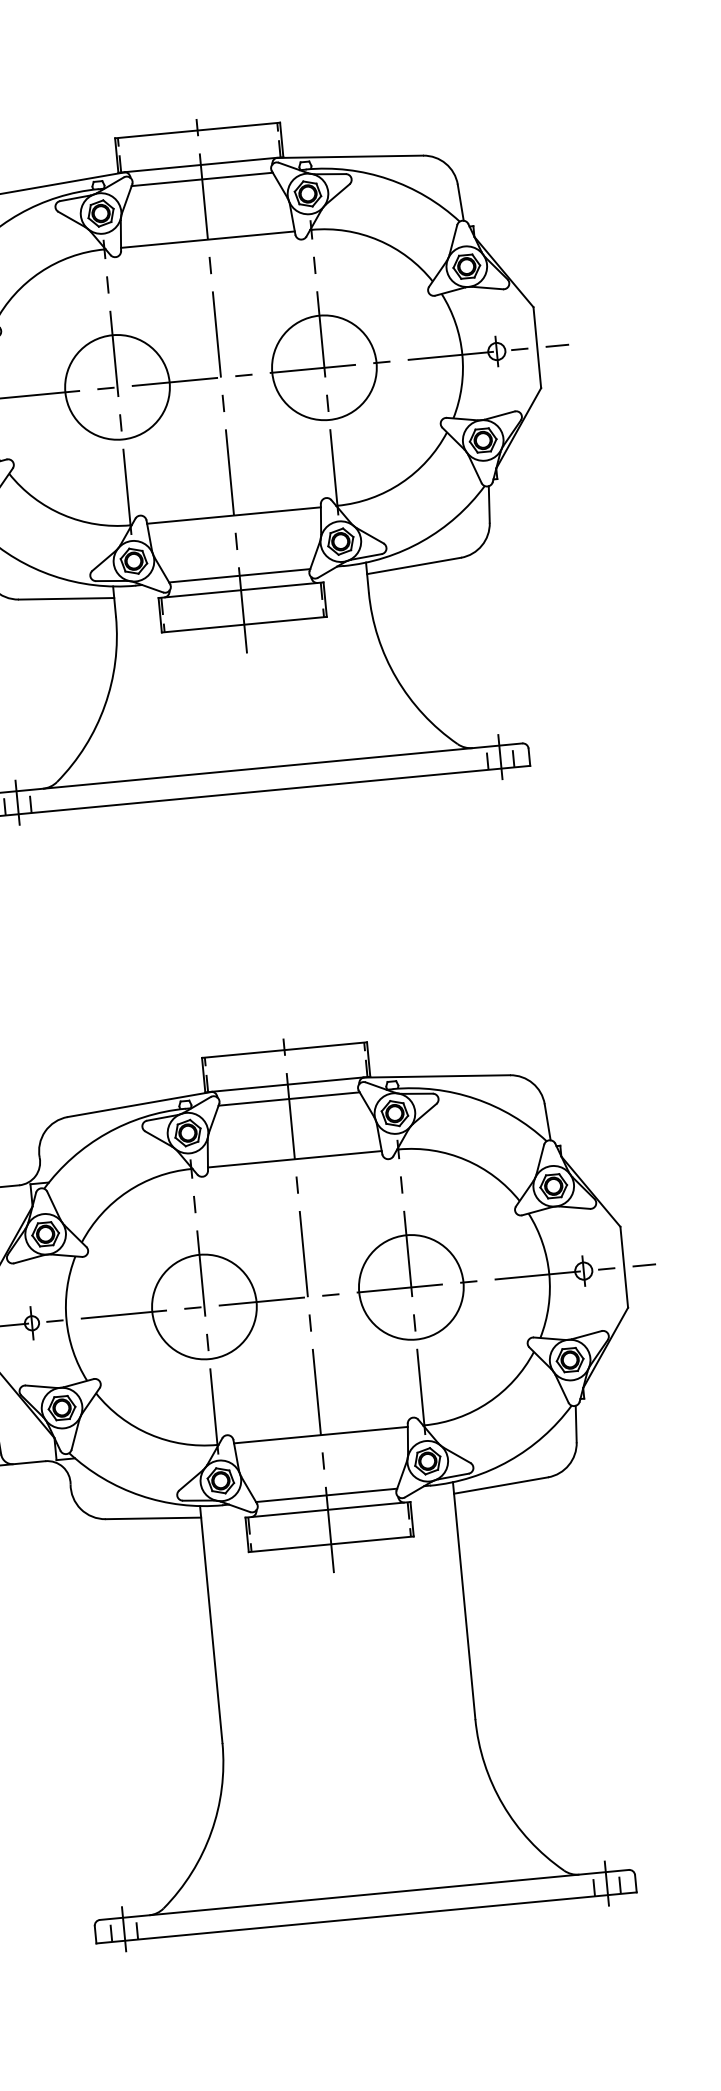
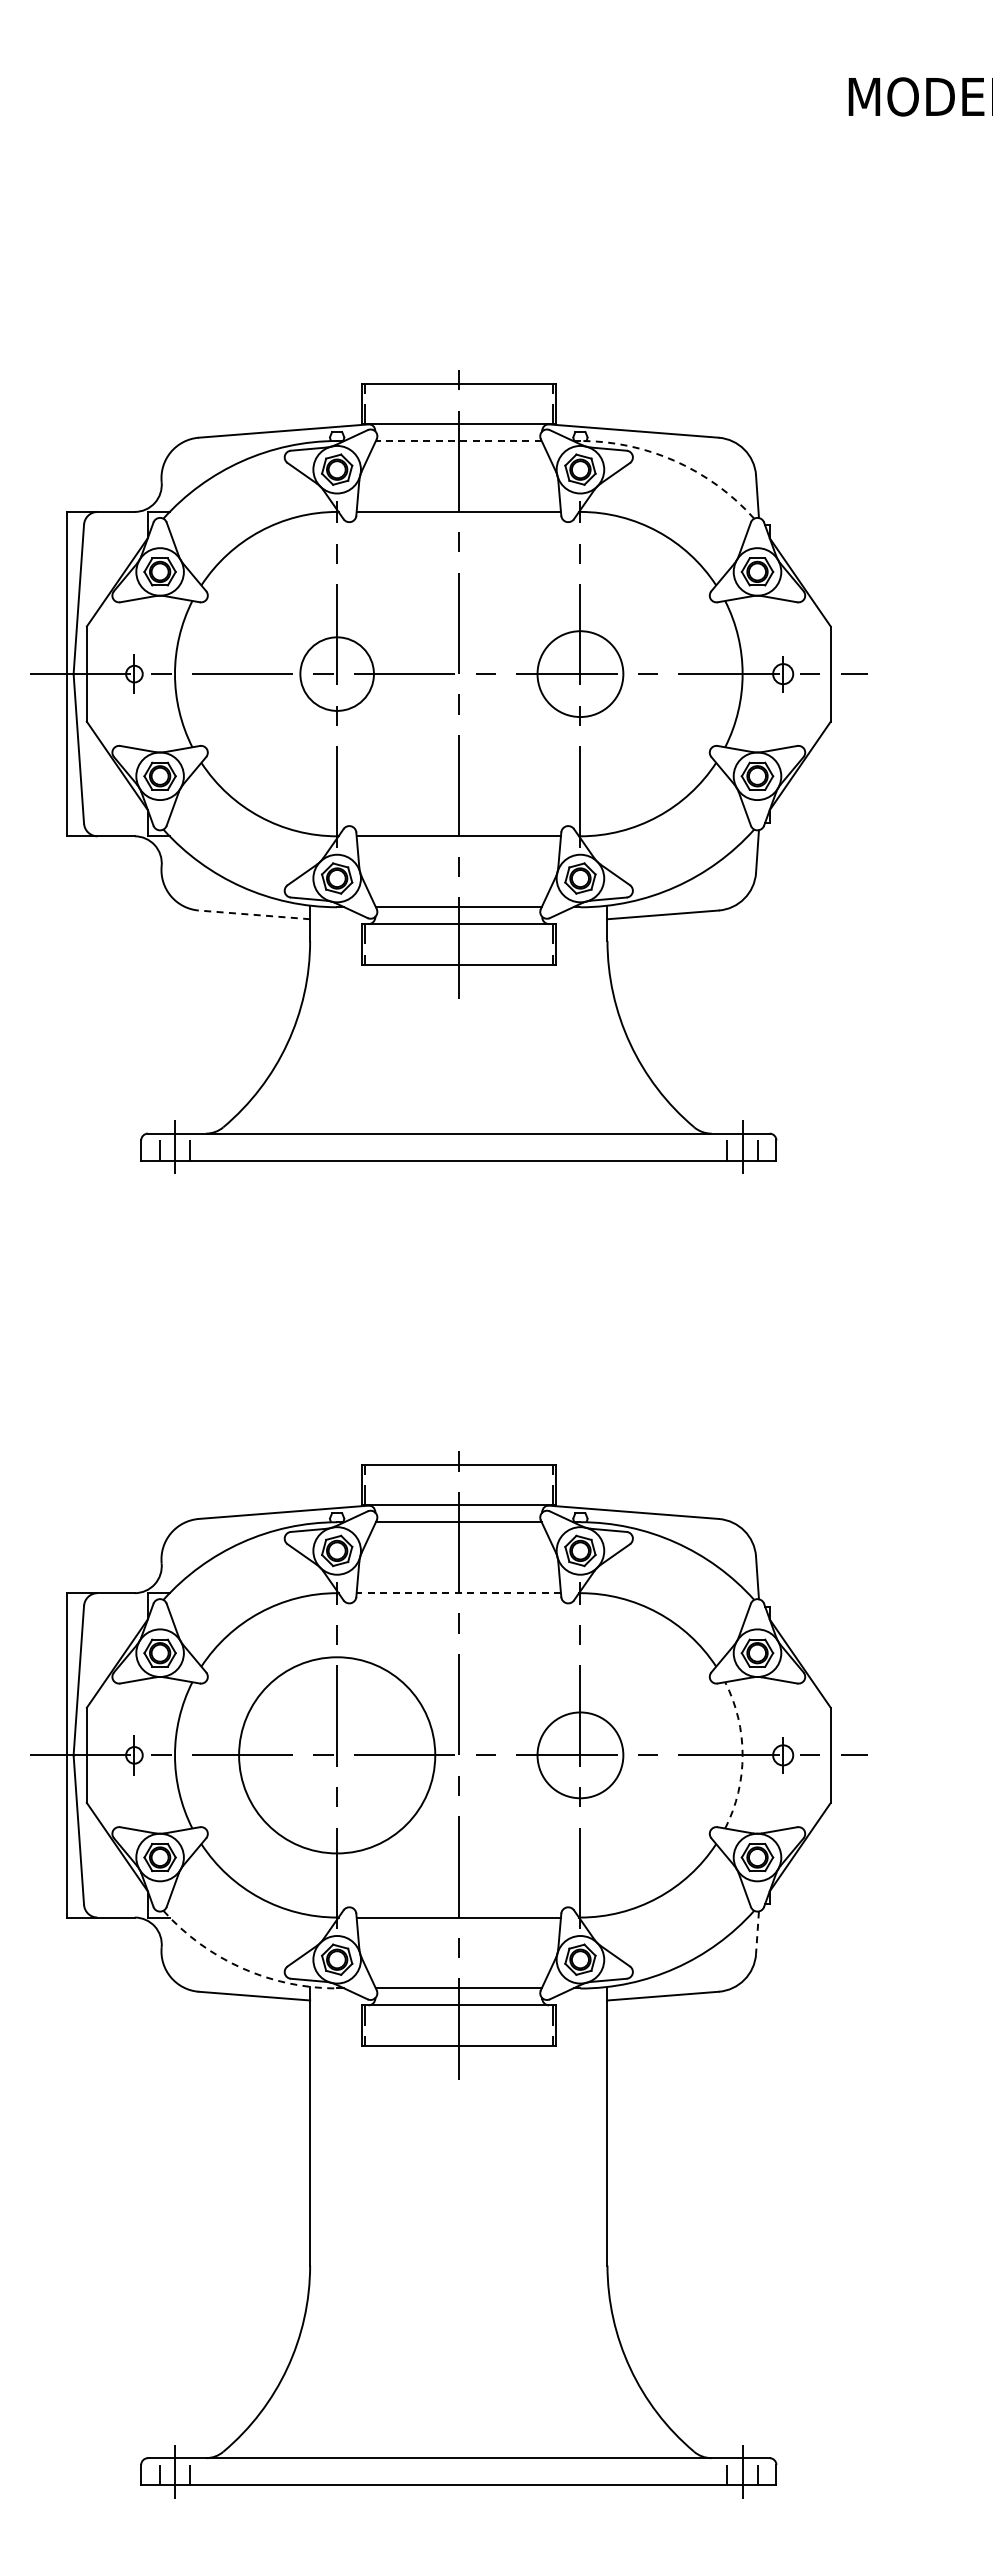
line: (202, 179) -> (458, 441), solid -> dashed
arc: (388, 179) -> (675, 461), solid -> dashed
circle: (324, 367) -> (580, 673), size x0.7
circle: (116, 386) -> (336, 673), size x0.6
line: (66, 598) -> (254, 914), solid -> dashed
line: (294, 1159) -> (458, 1593), solid -> dashed
arc: (549, 1274) -> (742, 1755), solid -> dashed
circle: (411, 1287) -> (580, 1755), size x0.7
circle: (203, 1307) -> (336, 1755), size x1.6
line: (576, 1424) -> (757, 1933), solid -> dashed
arc: (141, 1495) -> (242, 1968), solid -> dashed

